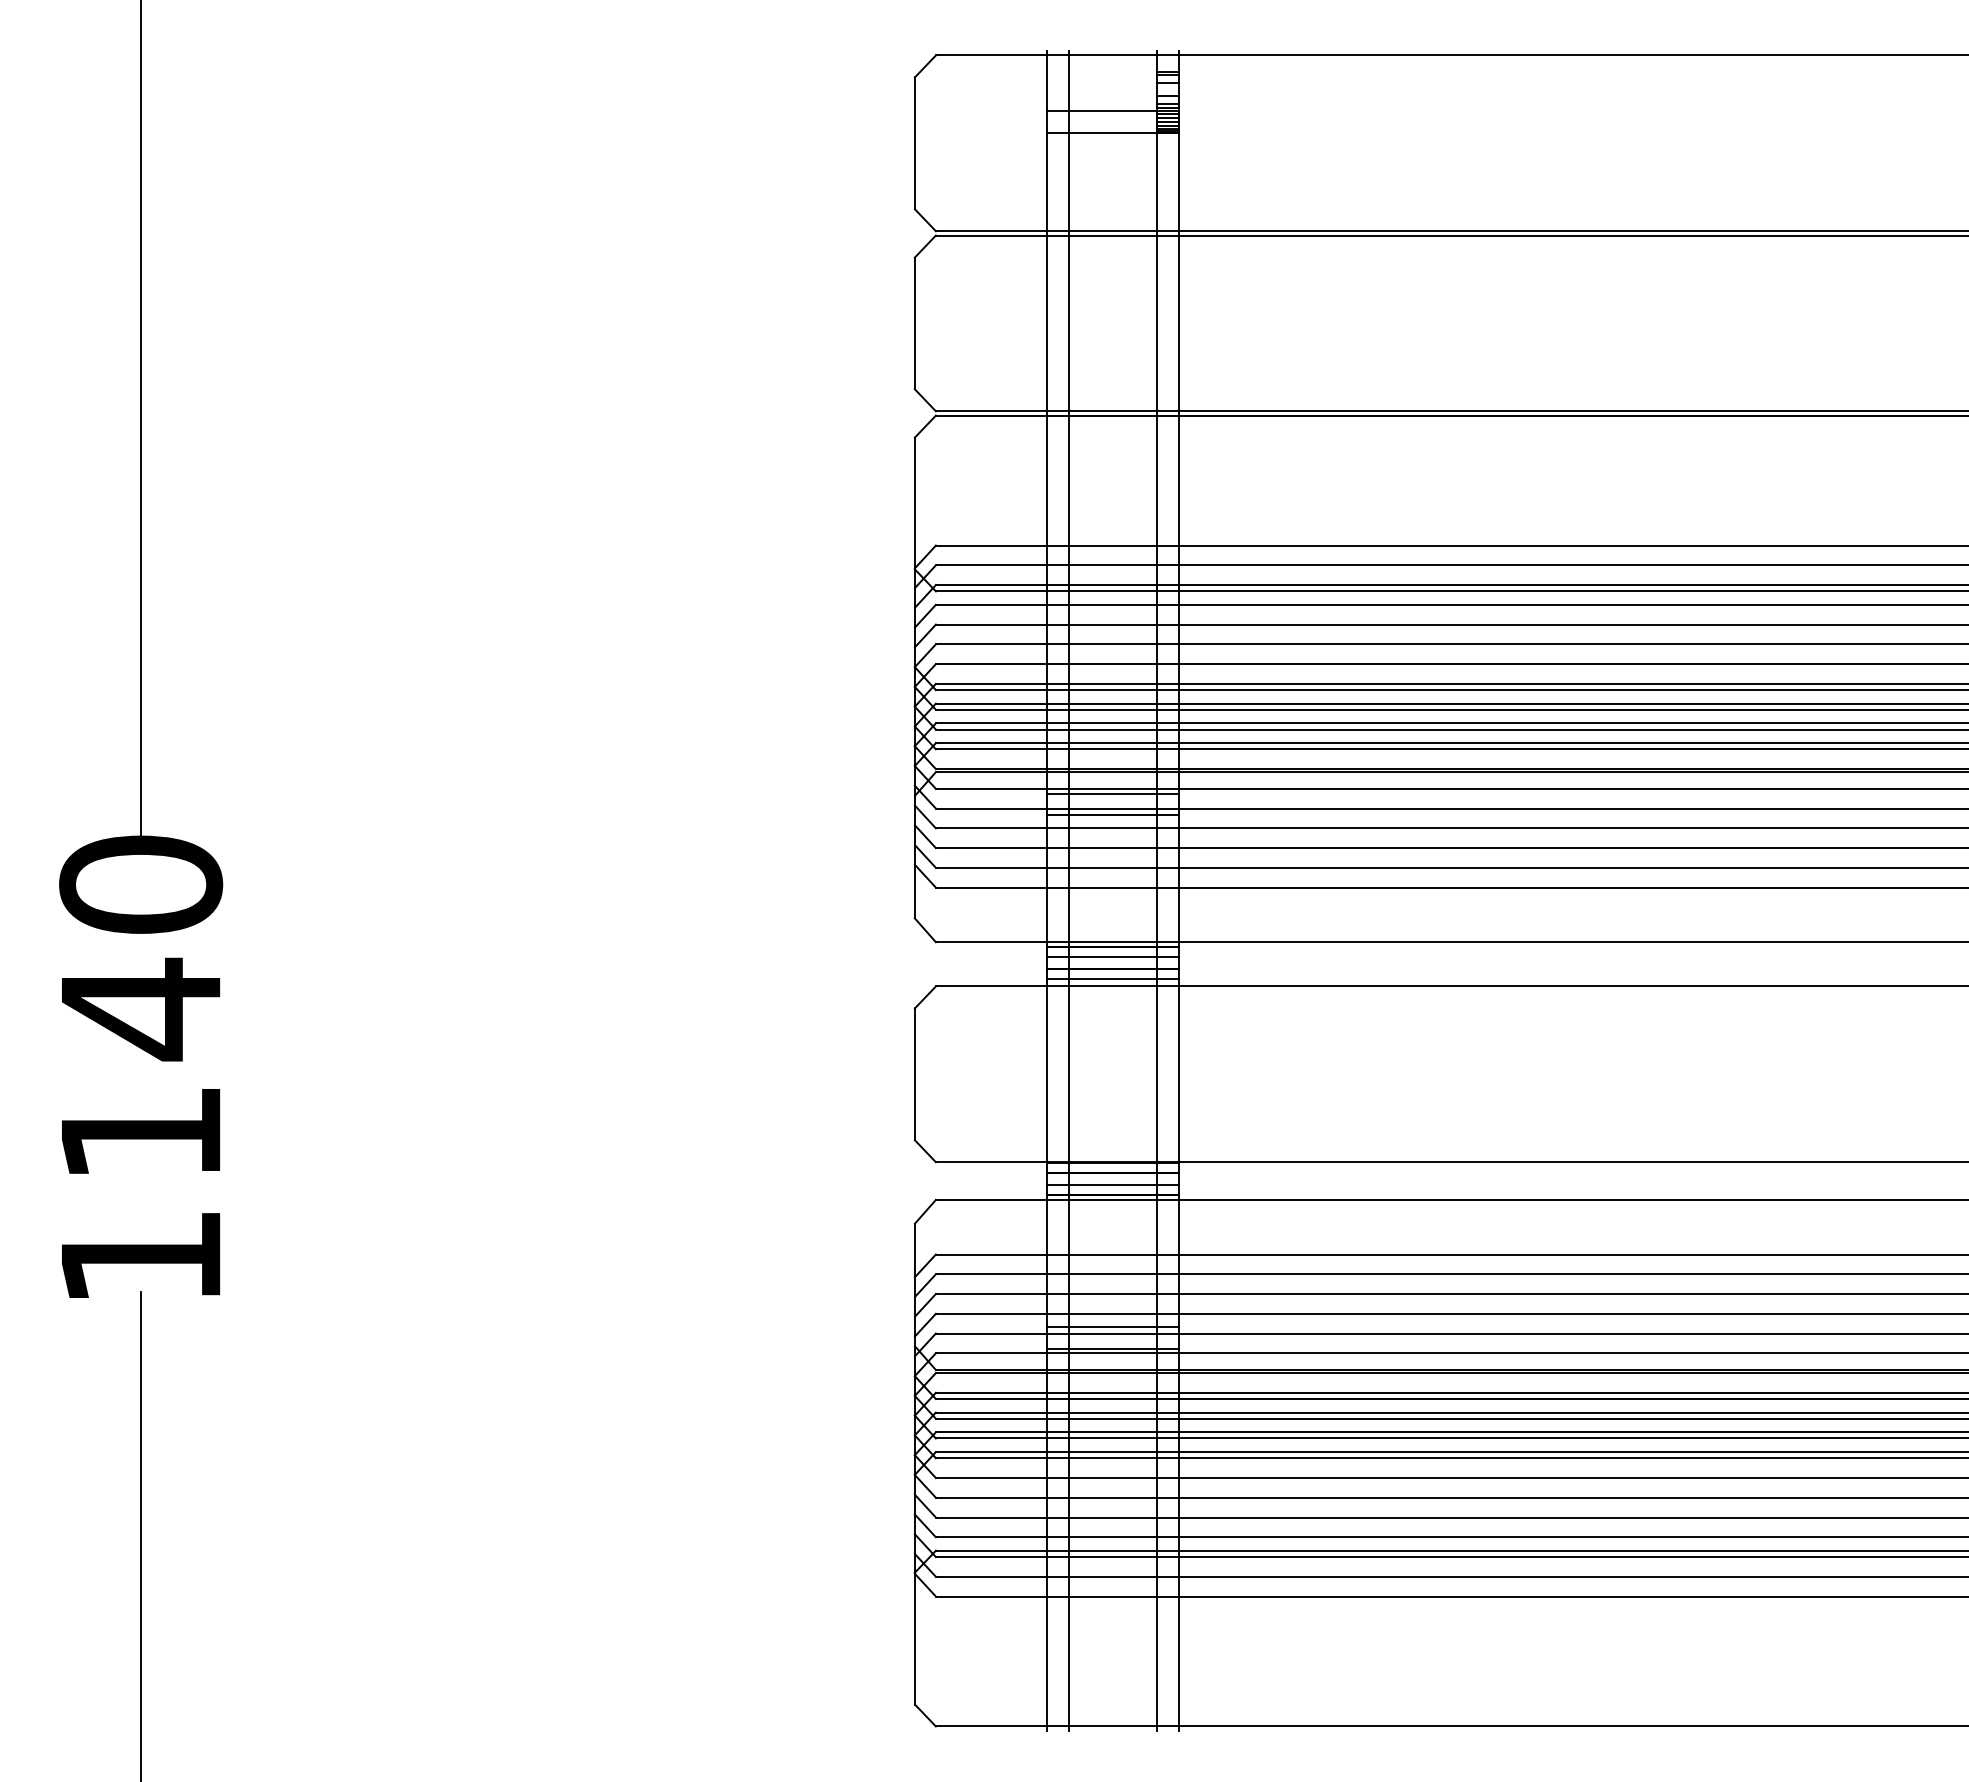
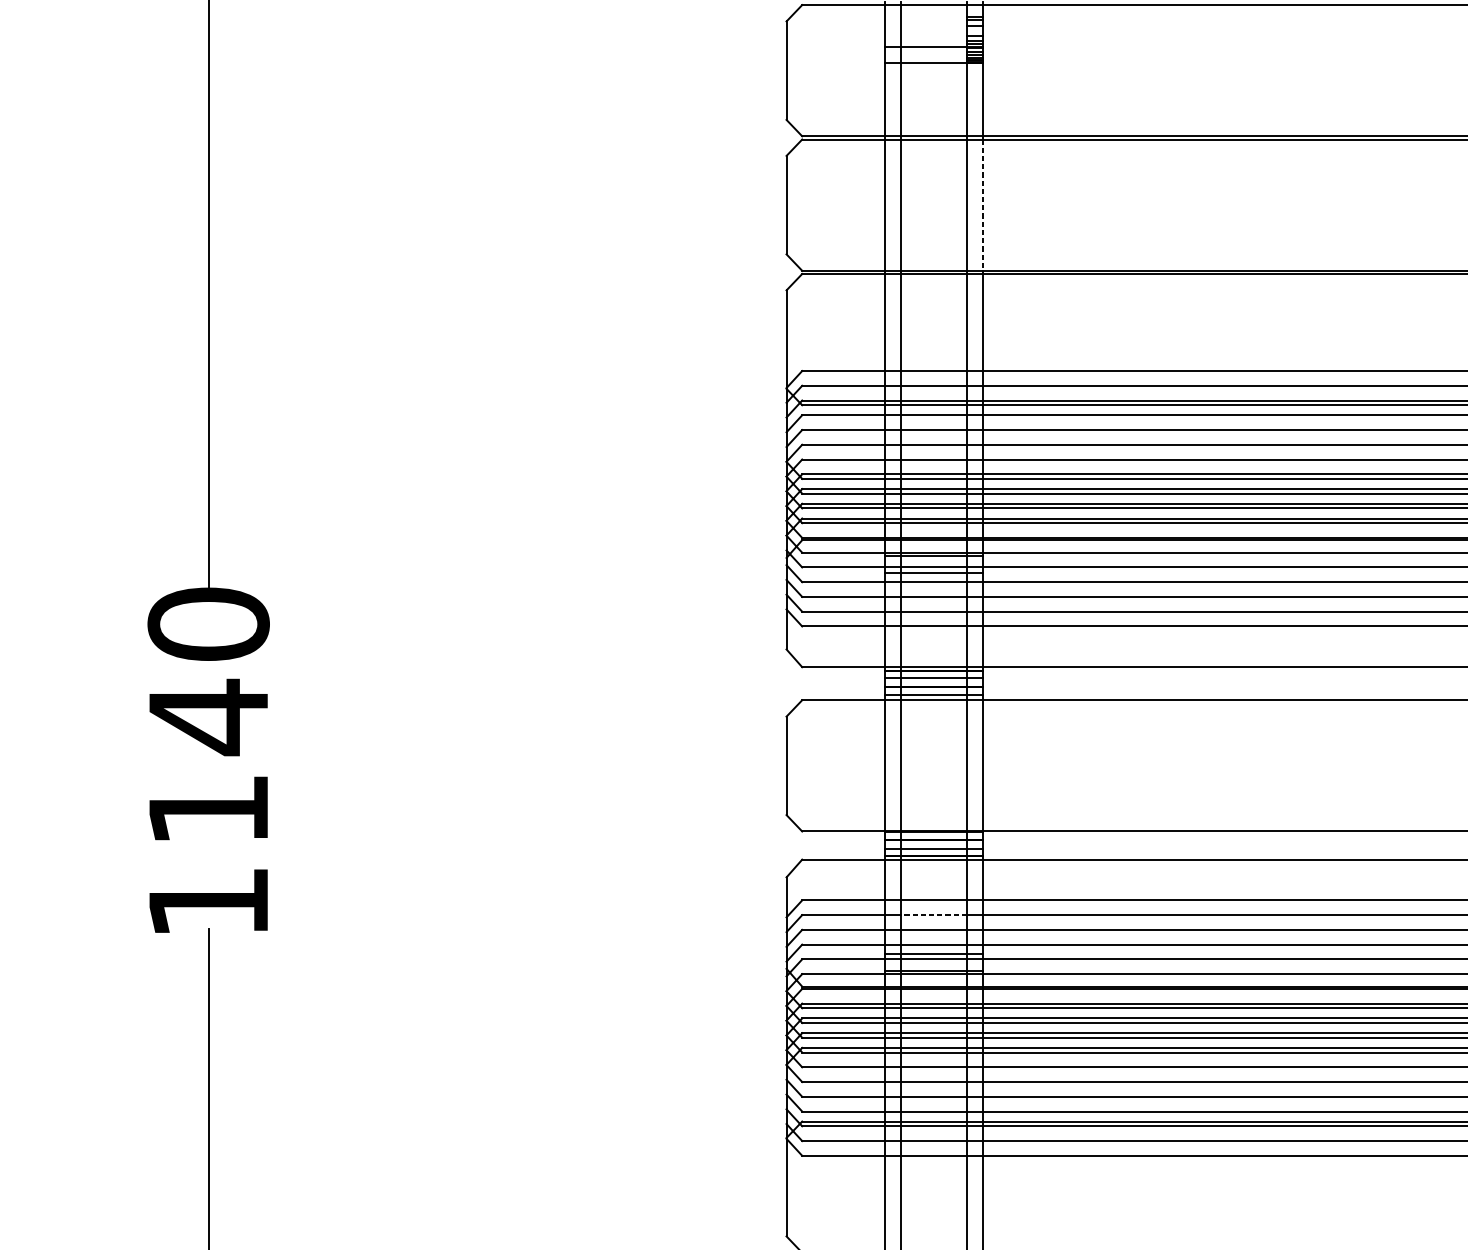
line: (1178, 323) -> (983, 205), solid -> dashed
line: (1112, 1274) -> (934, 915), solid -> dashed

